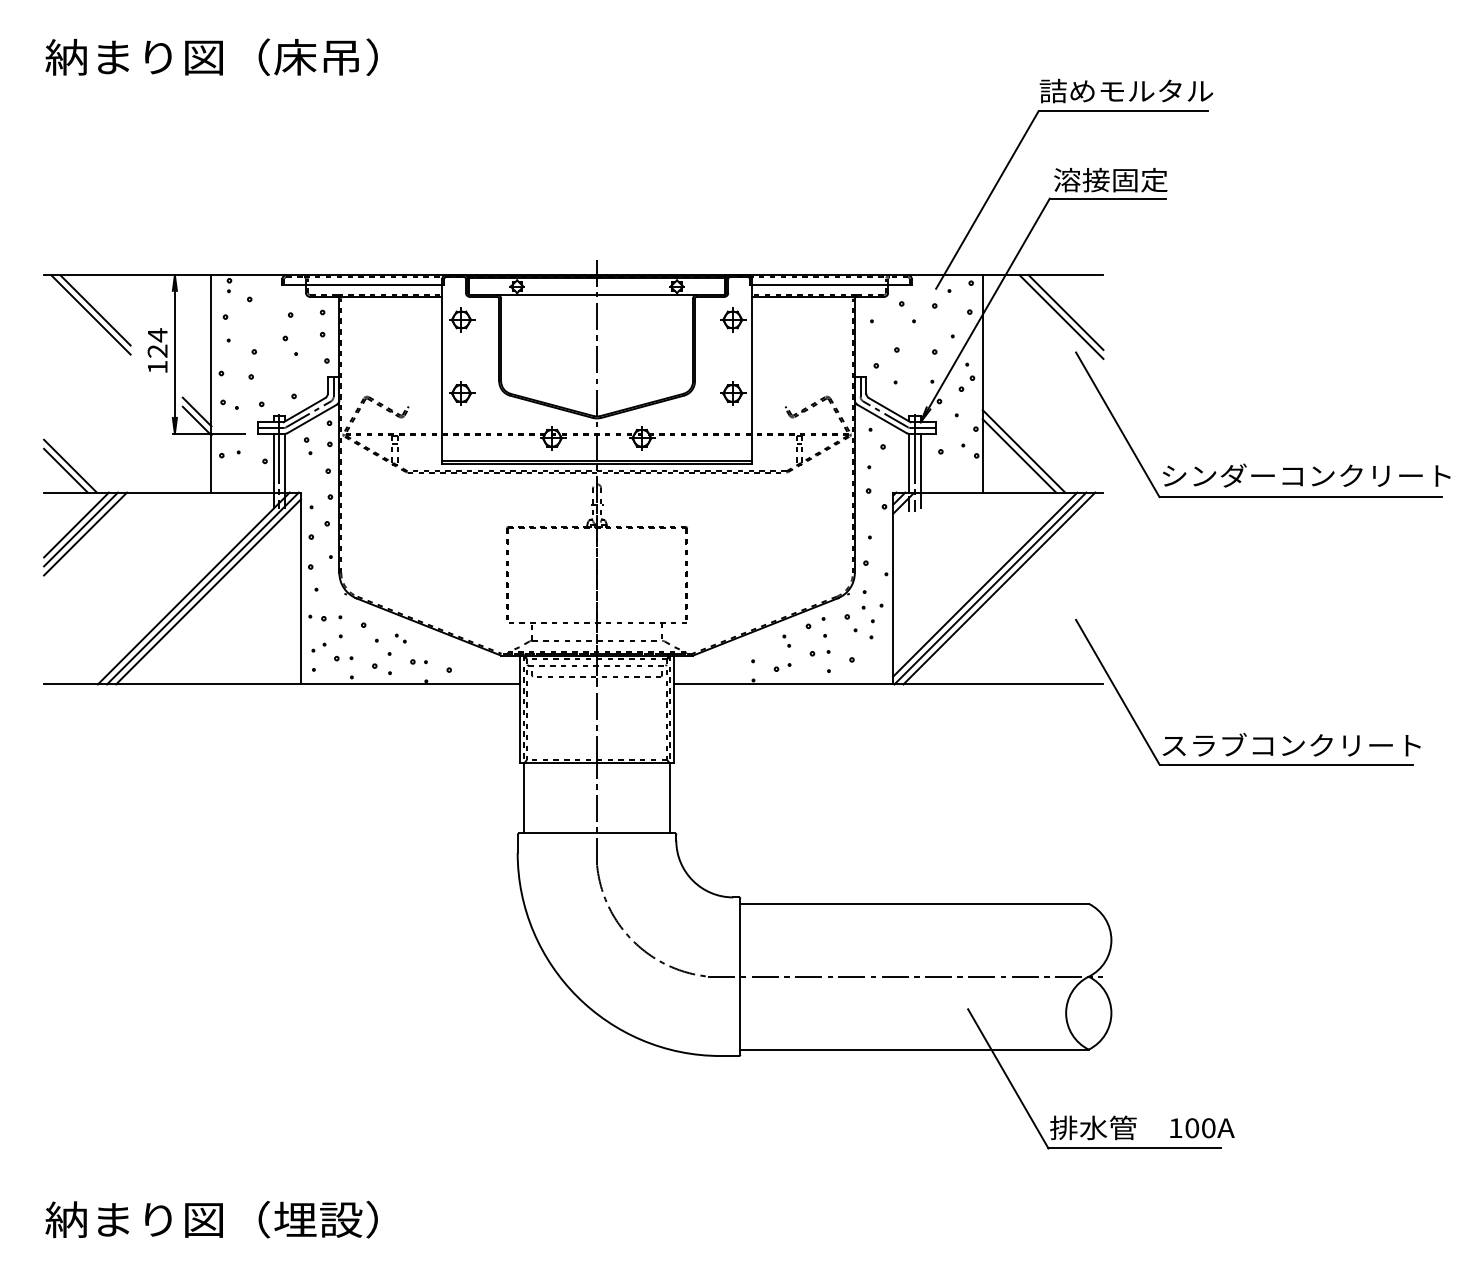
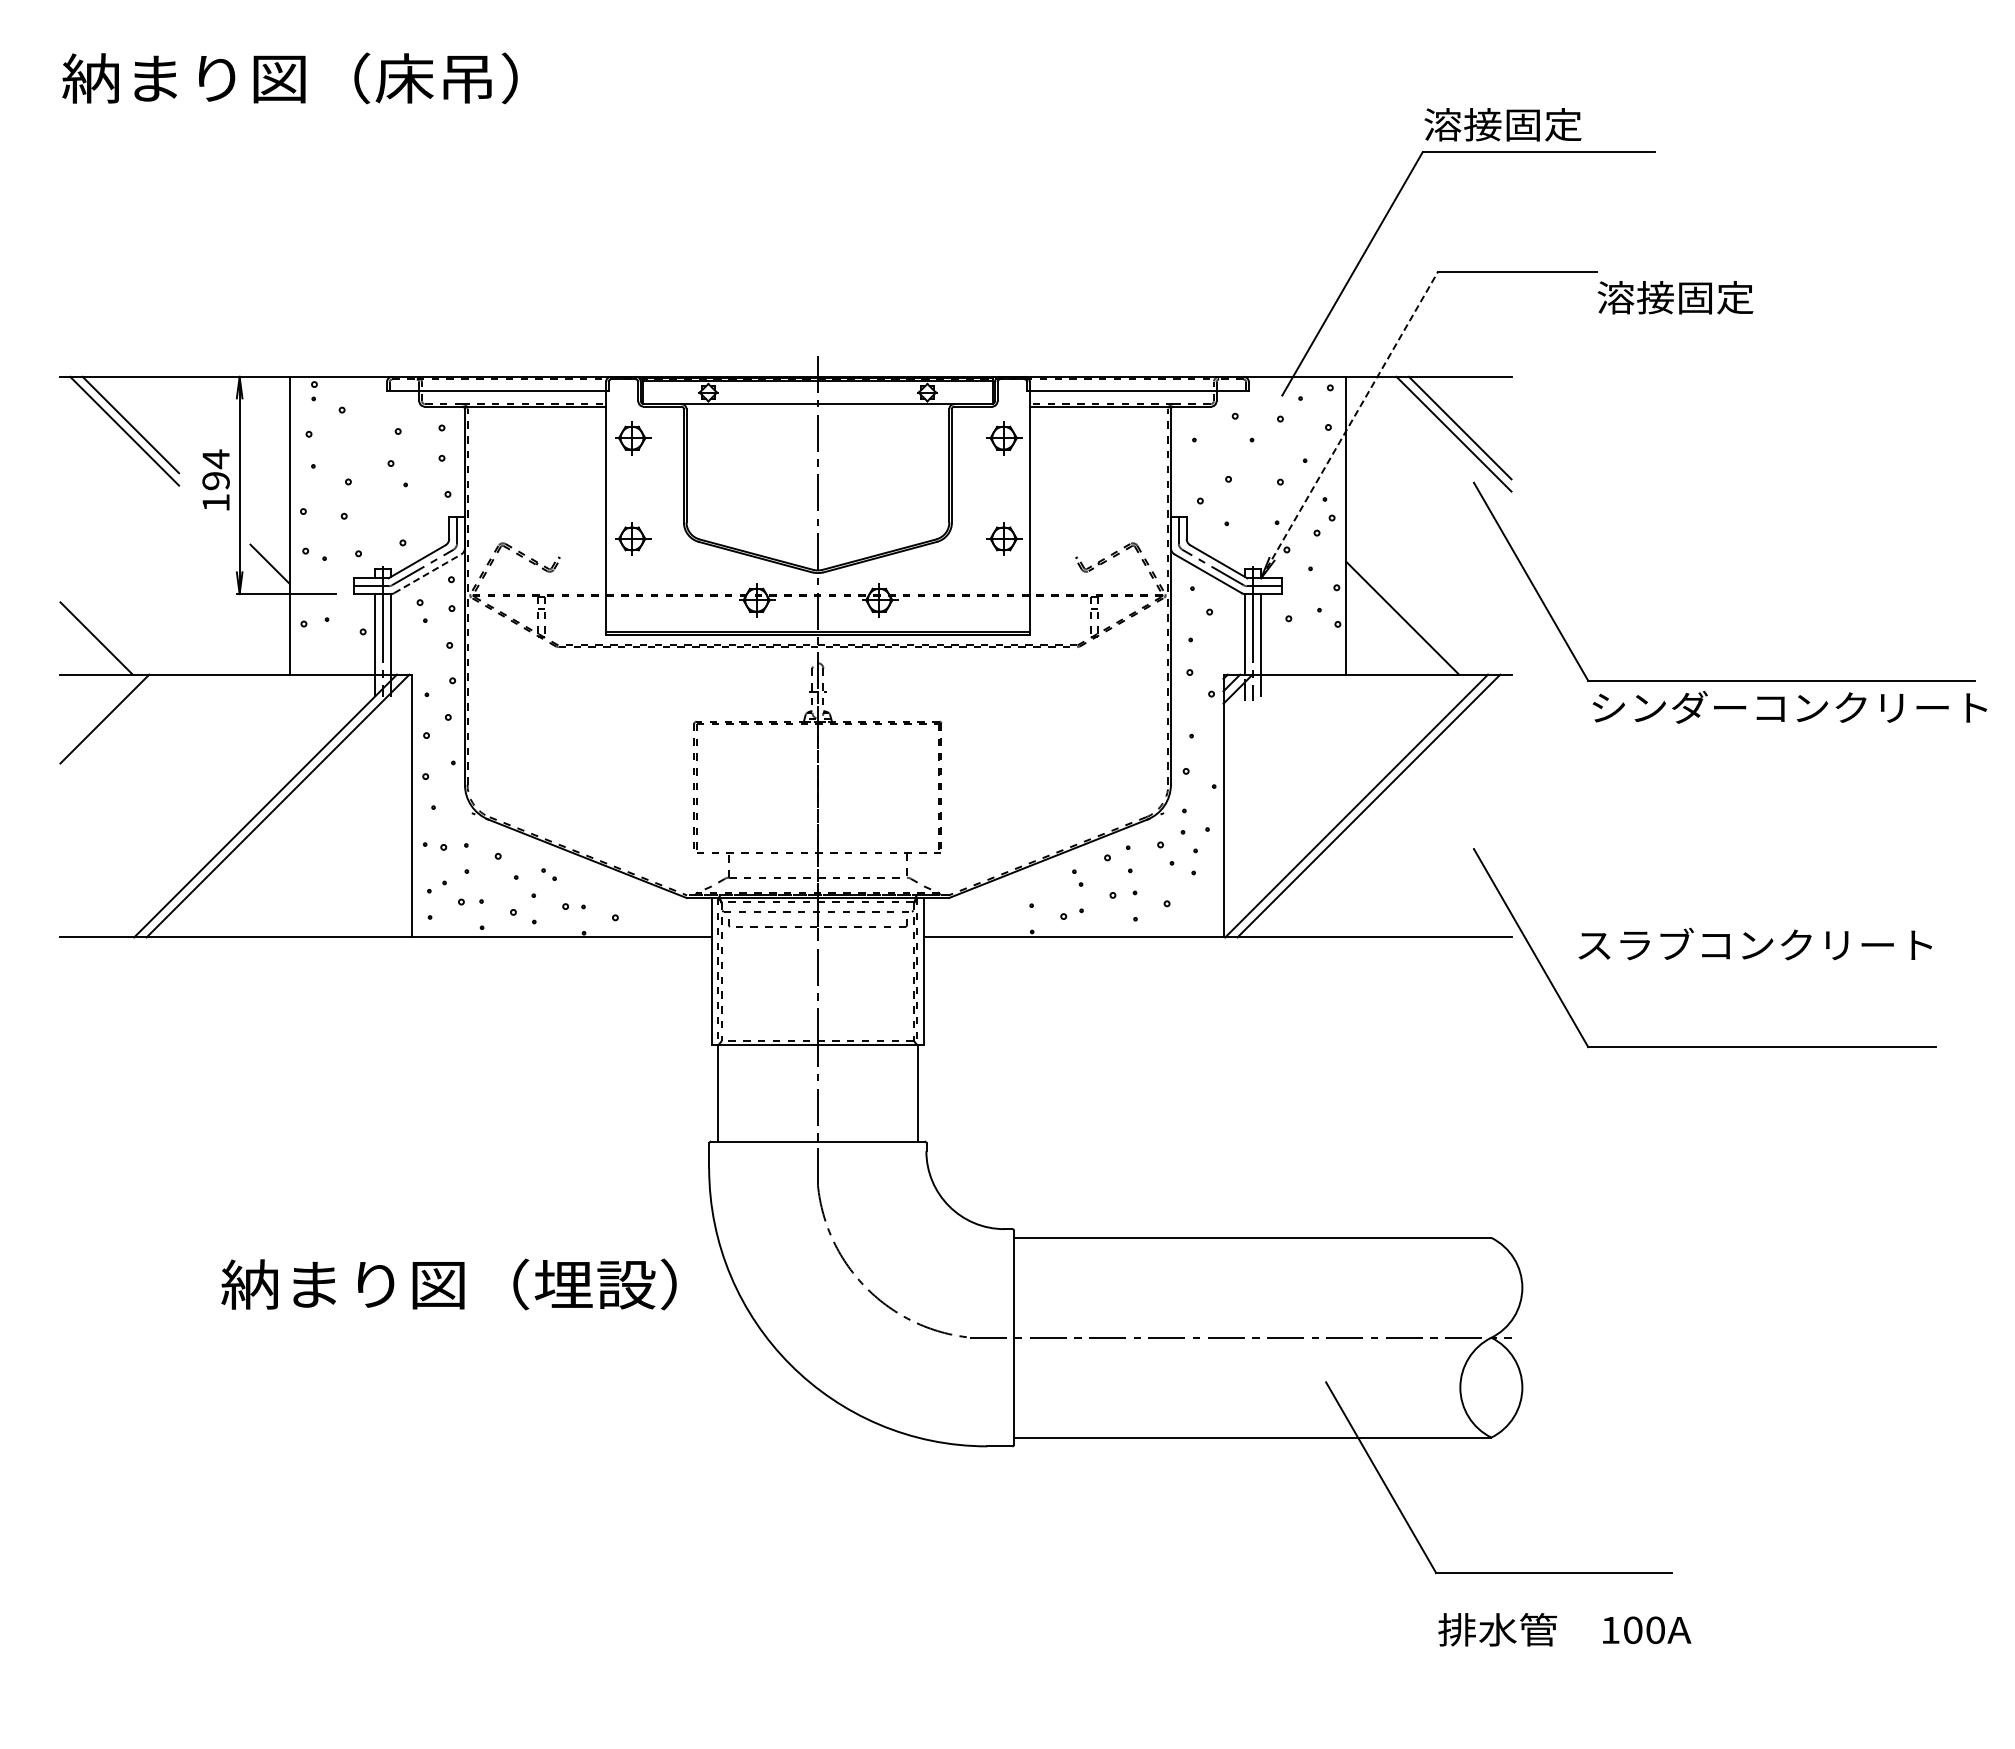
text: (1126, 90) -> (1542, 124), 詰めモルタル -> 溶接固定
text: (1110, 179) -> (1675, 297), moved
line: (985, 310) -> (1349, 425), solid -> dashed
text: (157, 351) -> (215, 481), 124 -> 194
line: (312, 418) -> (427, 573), solid -> dashed
line: (196, 420) -> (269, 576), removed
line: (1019, 455) -> (1396, 624), removed
line: (65, 470) -> (90, 644), removed
text: (1306, 475) -> (1789, 707), moved
line: (80, 528) -> (110, 724), removed
line: (85, 534) -> (117, 731), removed
line: (985, 584) -> (1349, 800), removed
line: (208, 591) -> (285, 810), removed
text: (1291, 744) -> (1754, 943), moved
text: (1142, 1127) -> (1564, 1629), moved
text: (211, 1219) -> (448, 1284), moved

